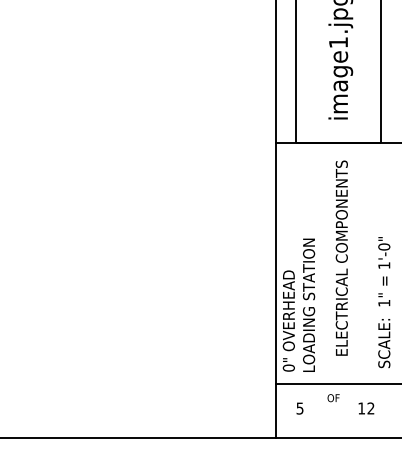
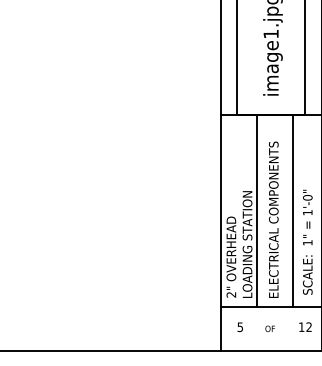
text: (341, 257) -> (273, 219), moved
line: (321, 262) -> (257, 210), added
line: (366, 262) -> (293, 210), added
text: (289, 367) -> (231, 294), 0" -> 2"
text: (332, 397) -> (269, 328), moved
text: (366, 407) -> (305, 326), moved

